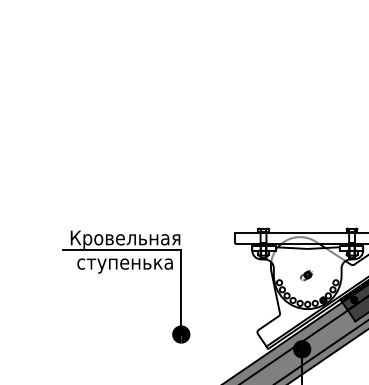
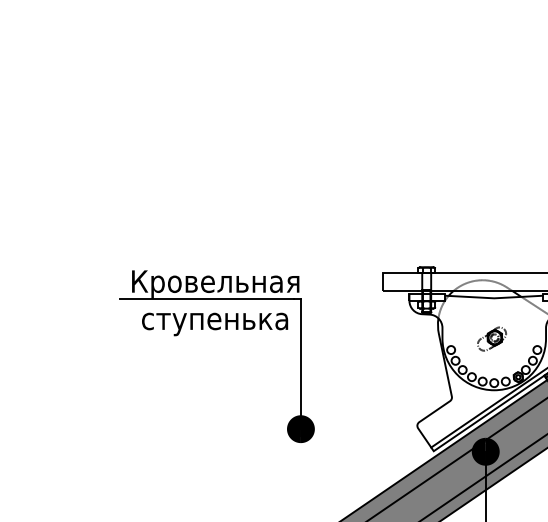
part: (306, 275) -> (492, 338), size x1.6

